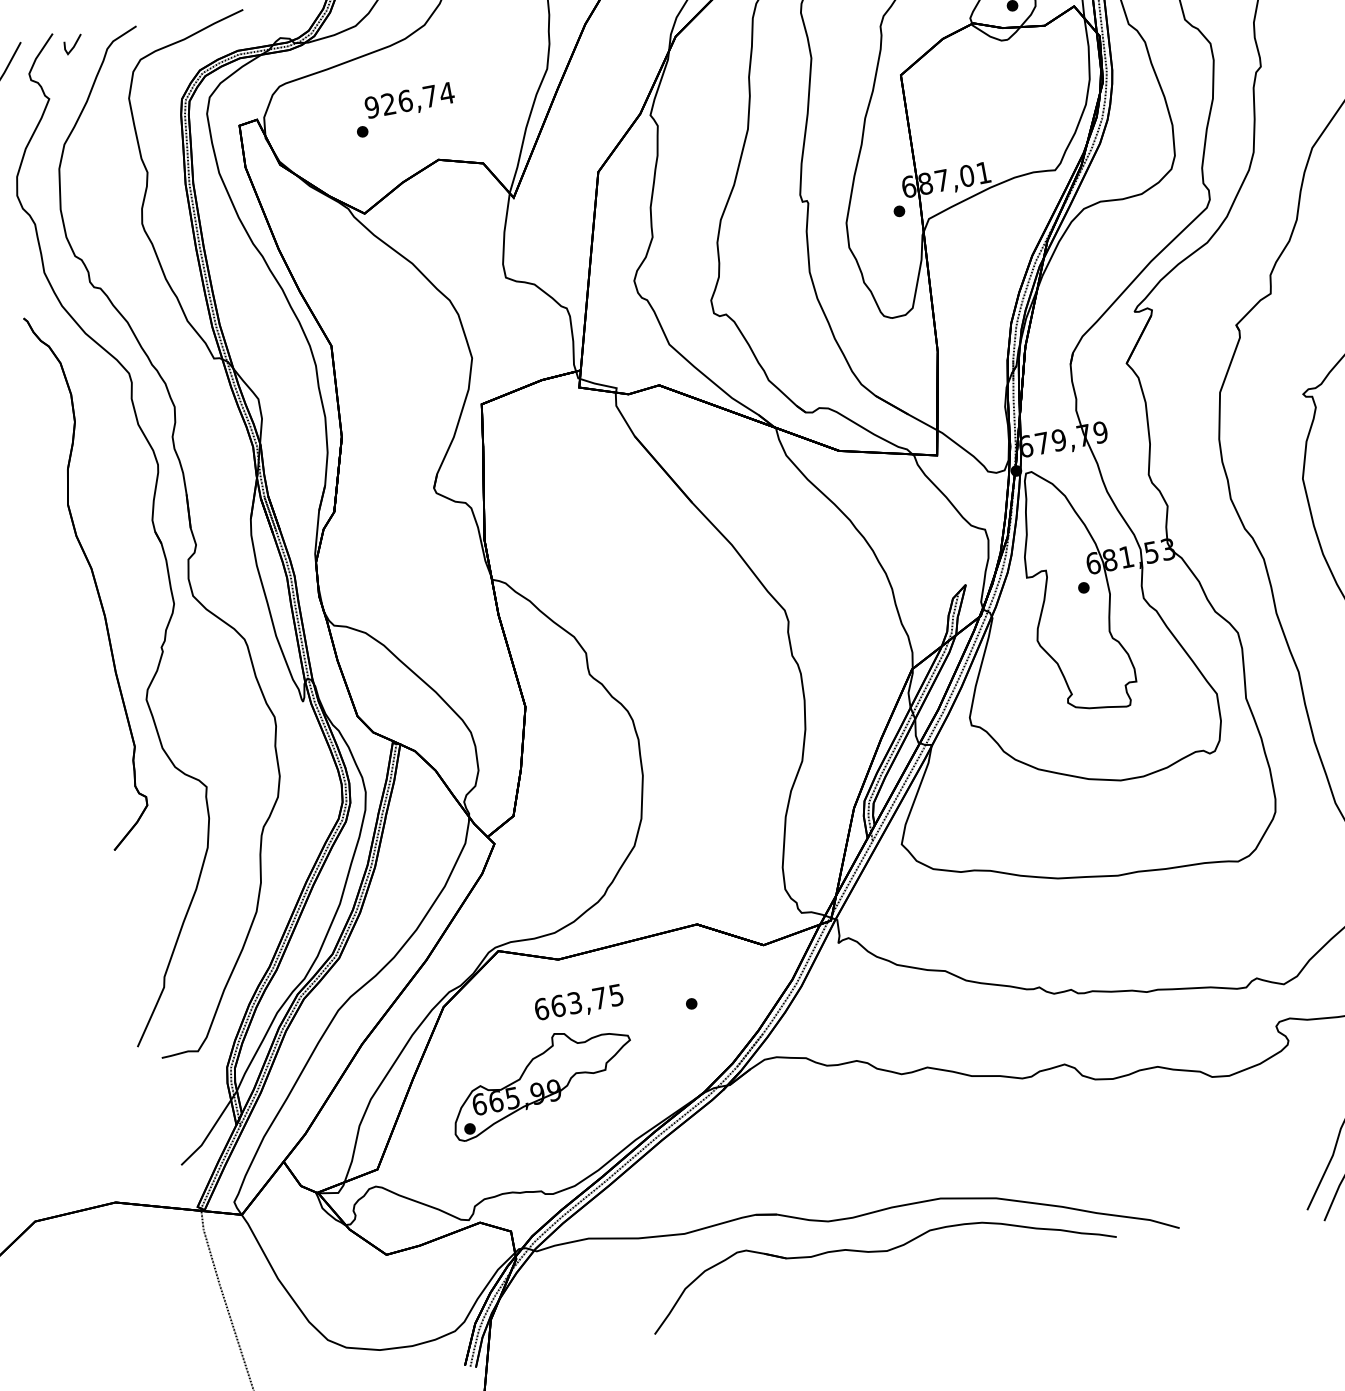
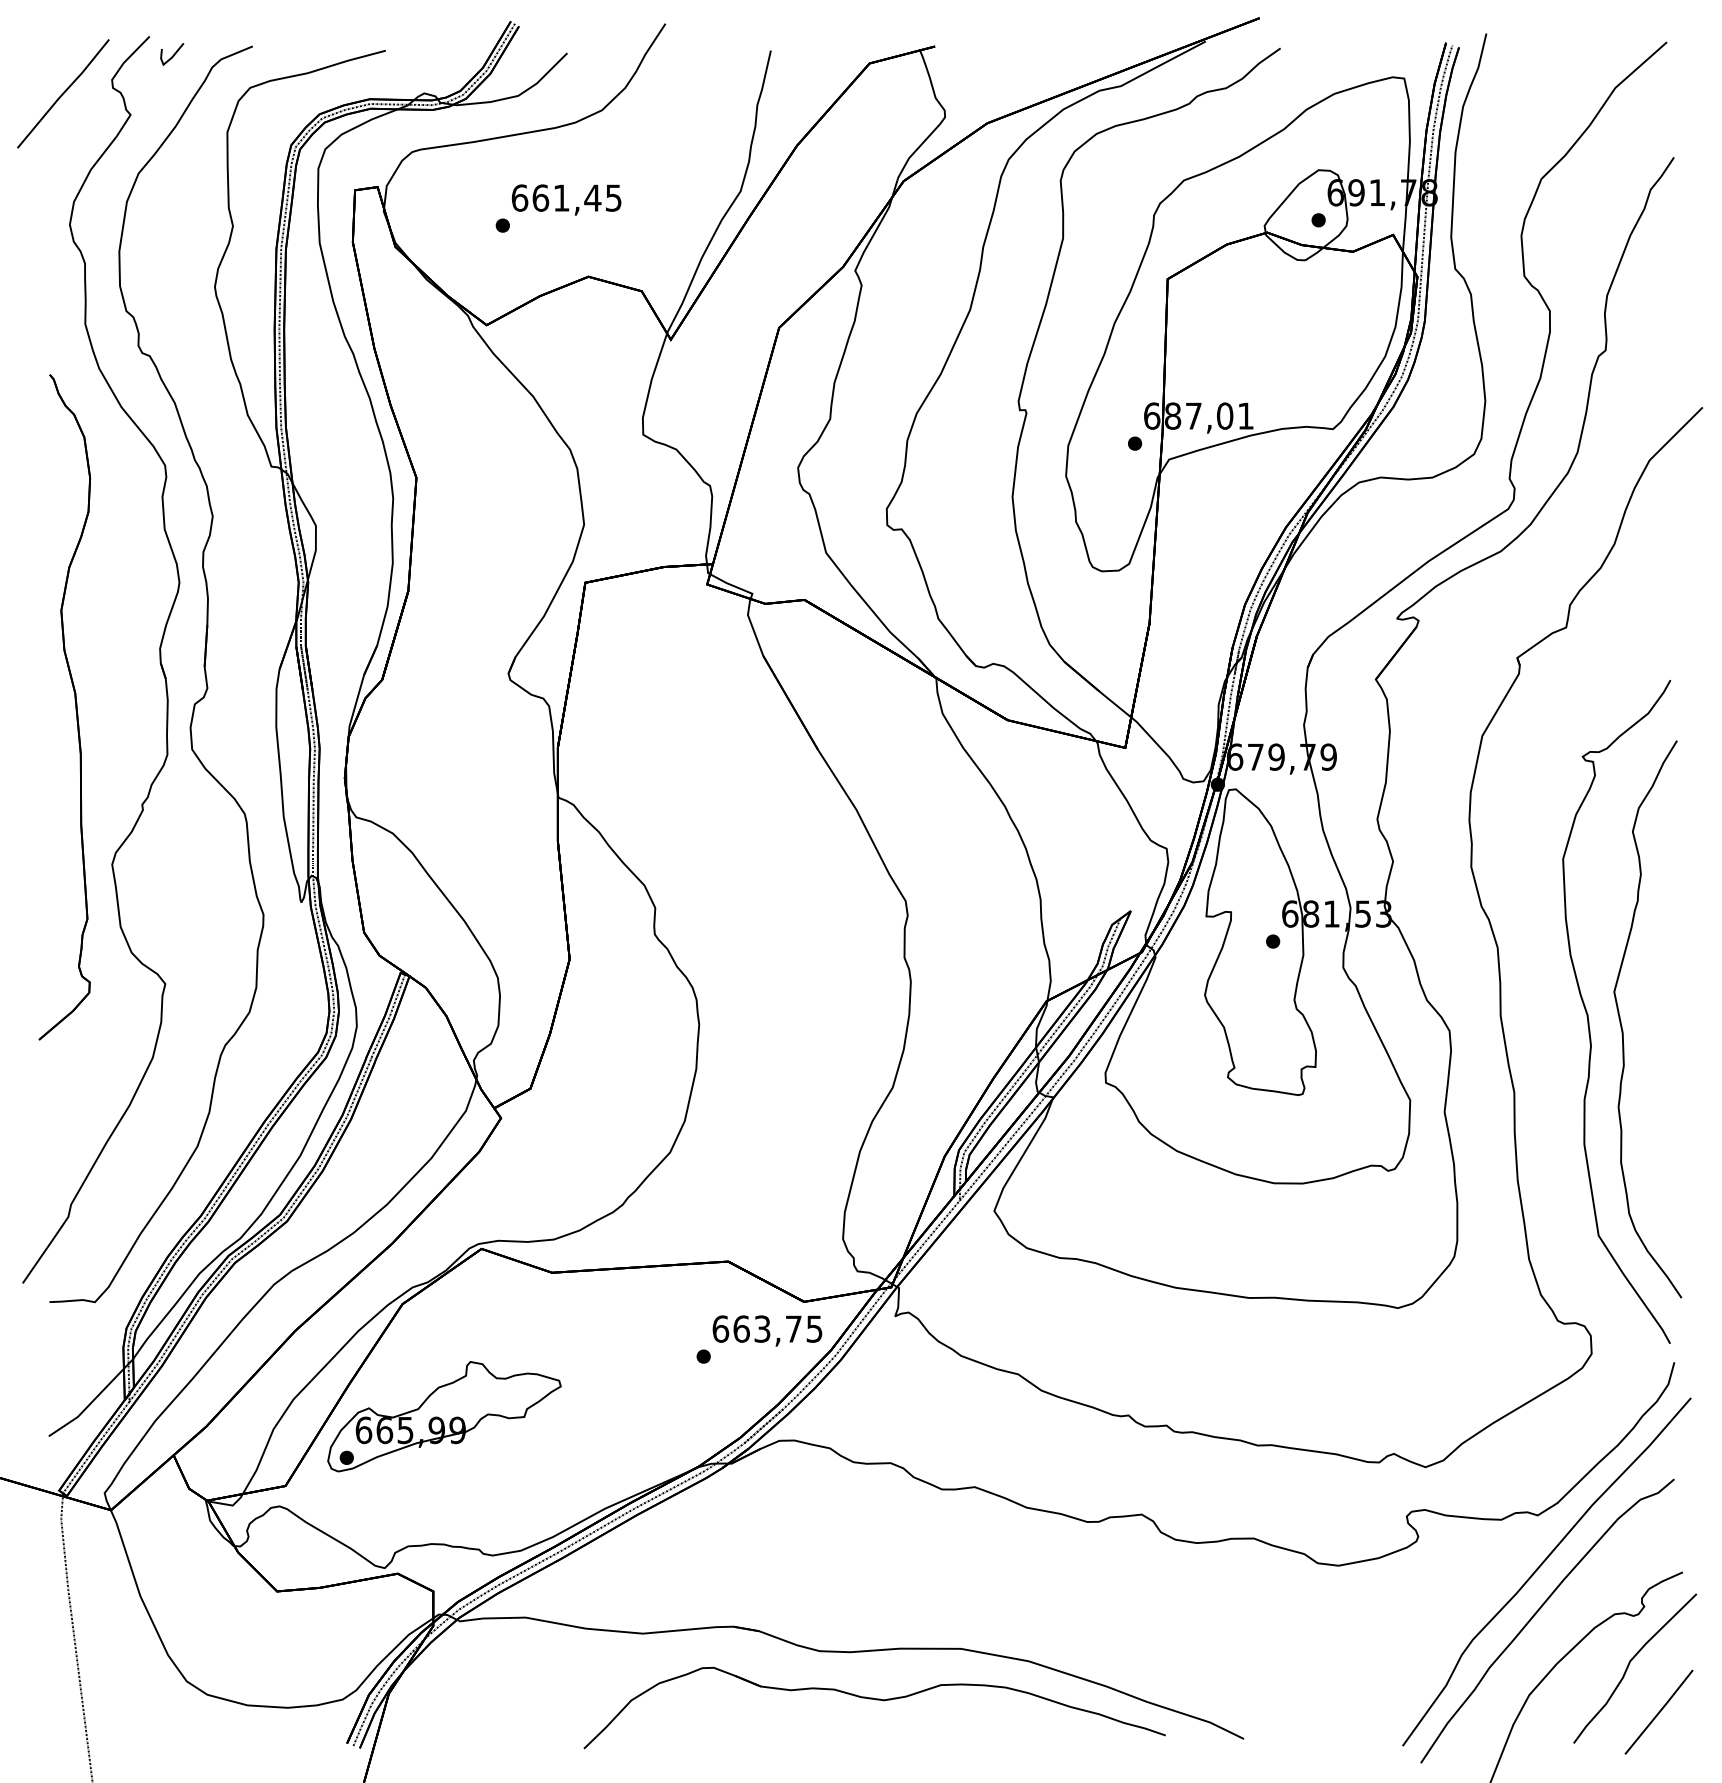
text: (409, 99) -> (566, 197), 926,74 -> 661,45
text: (579, 1003) -> (767, 1330), moved
part: (541, 1081) -> (444, 1416), moved

